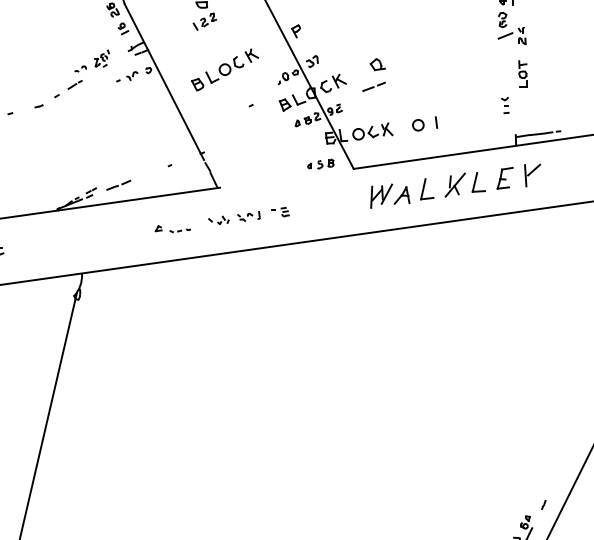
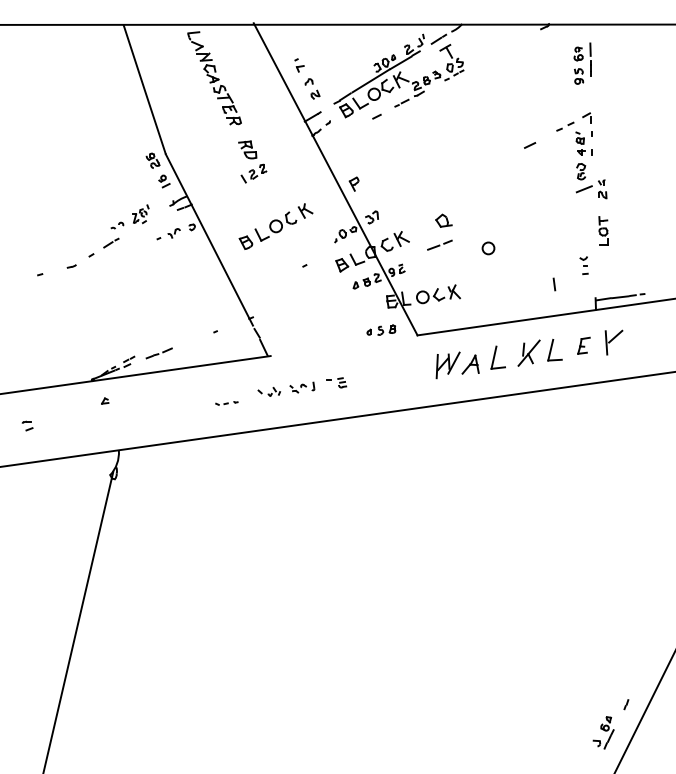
line: (436, 122) -> (554, 284), moved
circle: (418, 125) -> (488, 248), moved
part: (504, 178) -> (583, 345), size x0.7
part: (158, 228) -> (105, 400), moved

